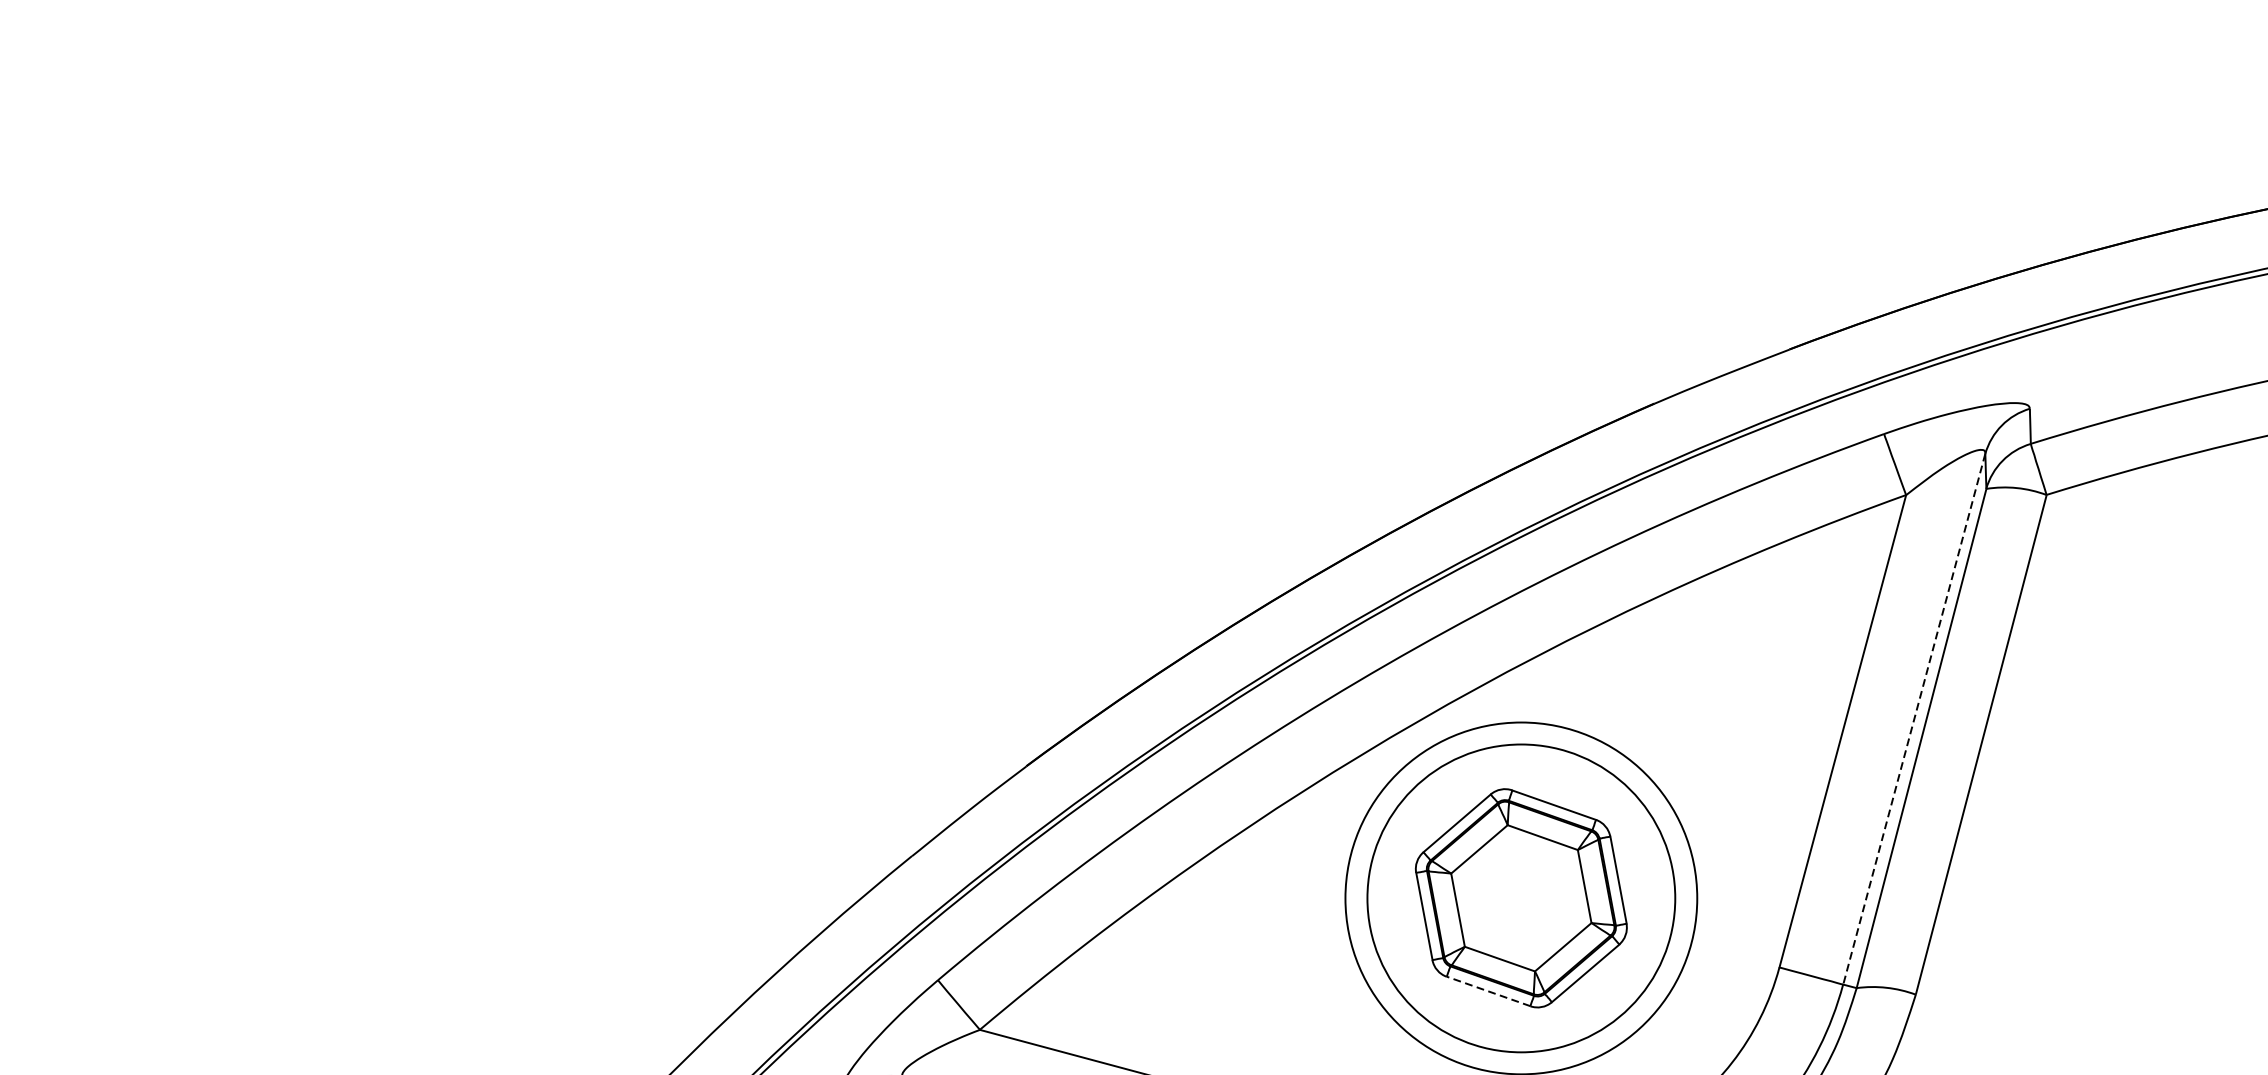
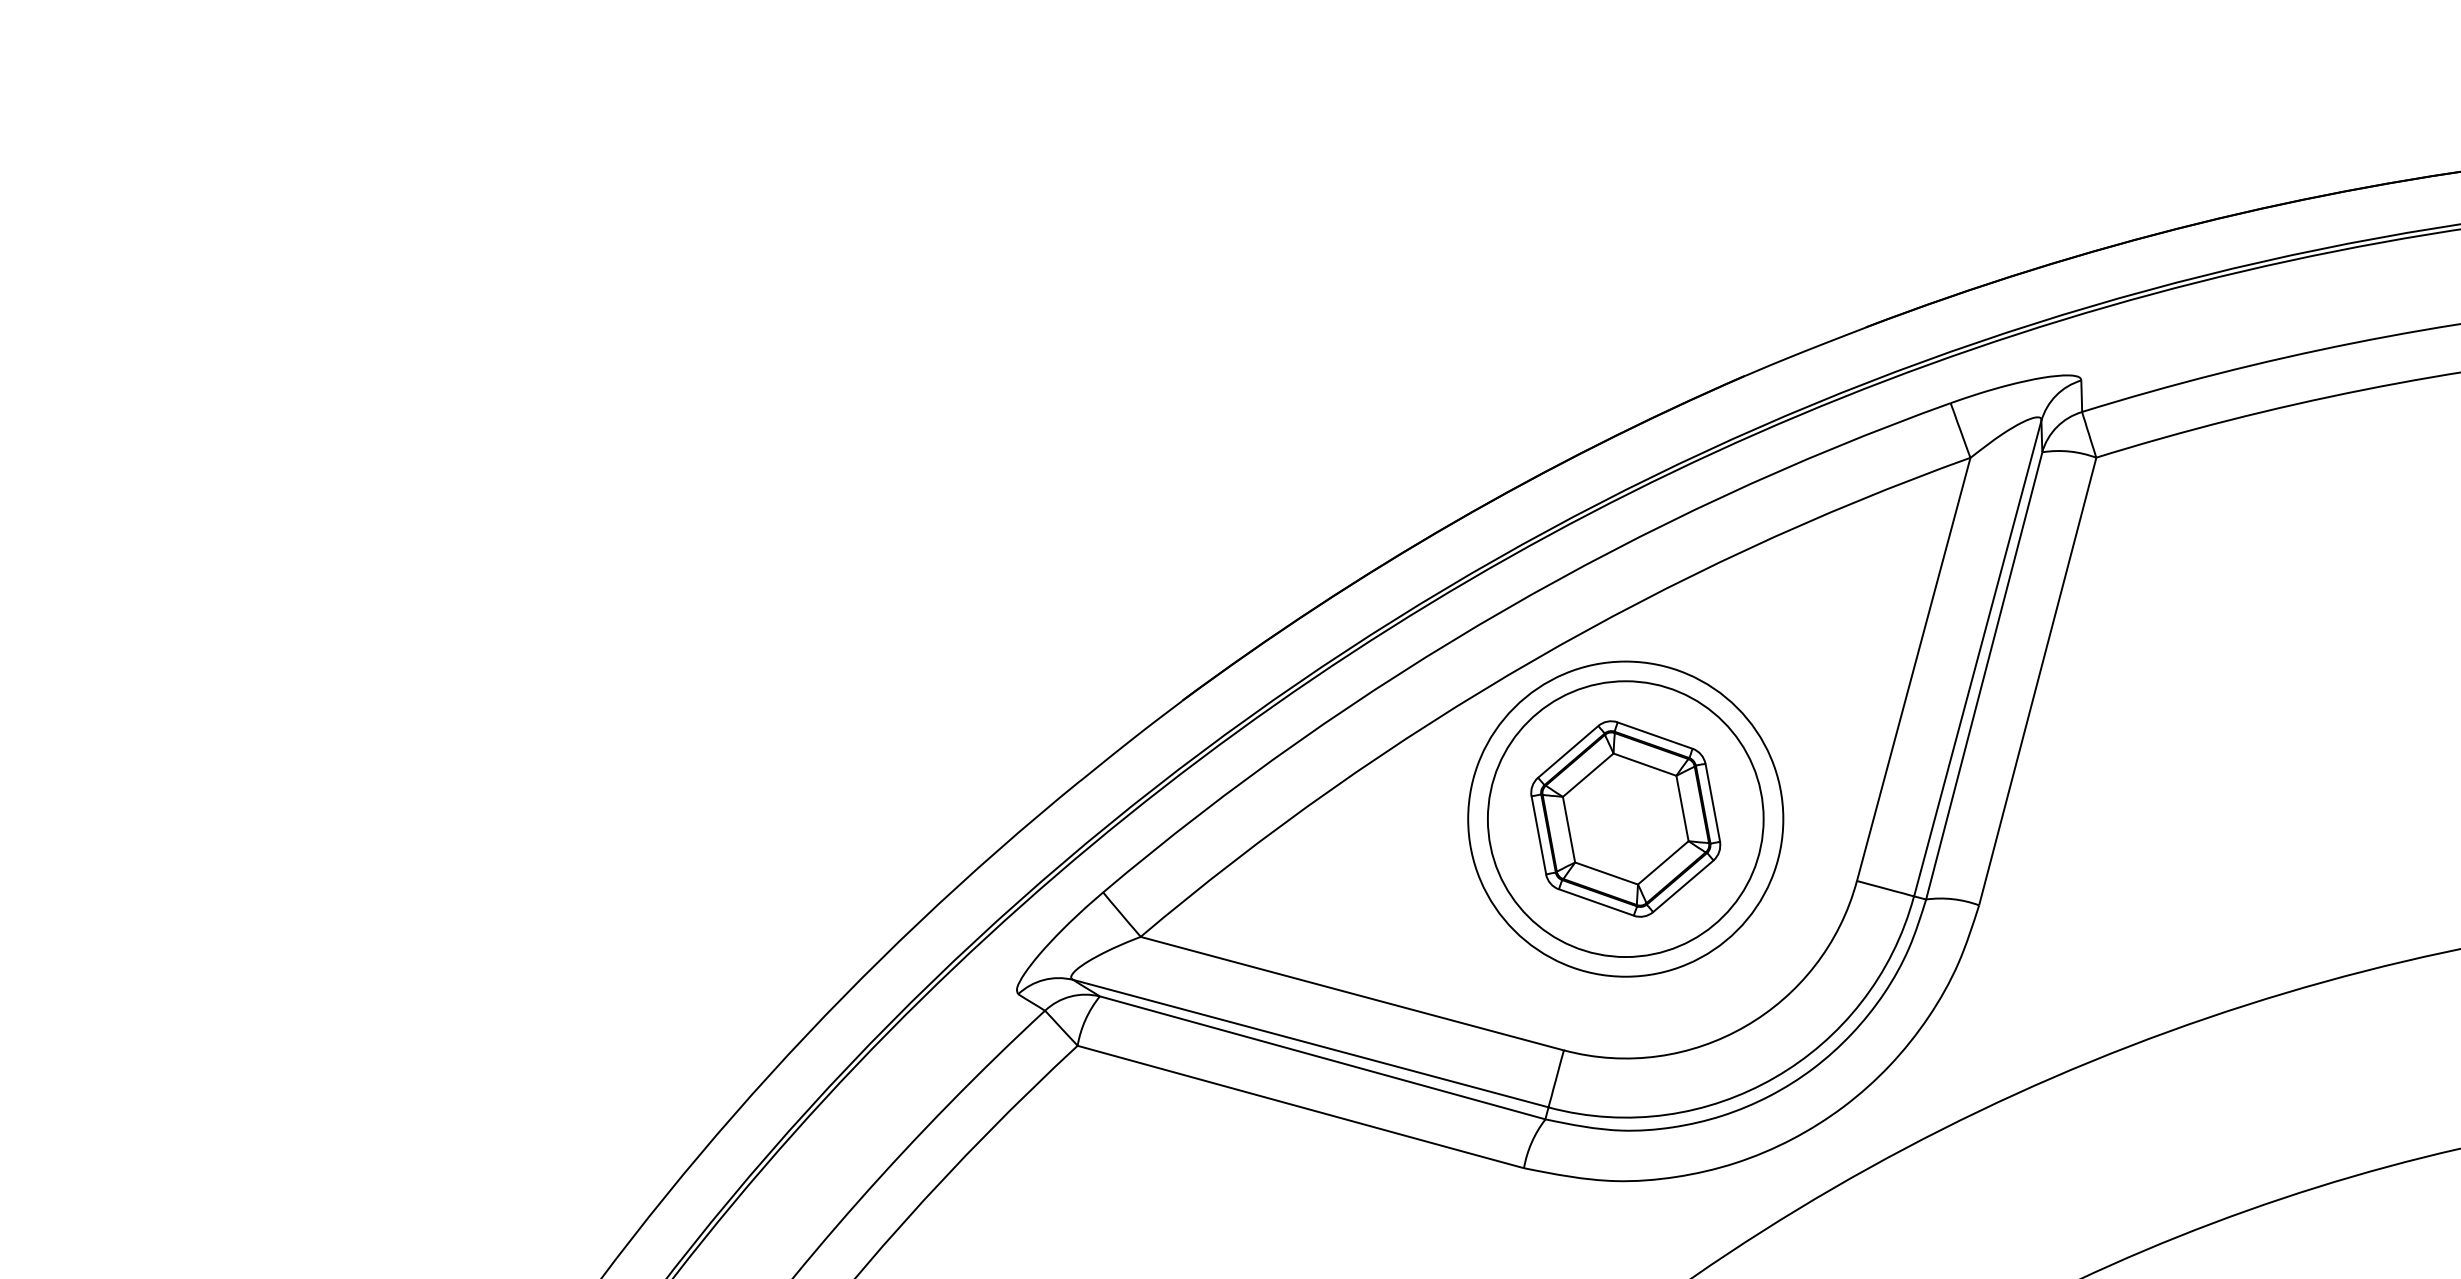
line: (1914, 720) -> (1977, 659), dashed -> solid
line: (1488, 991) -> (1596, 902), dashed -> solid

